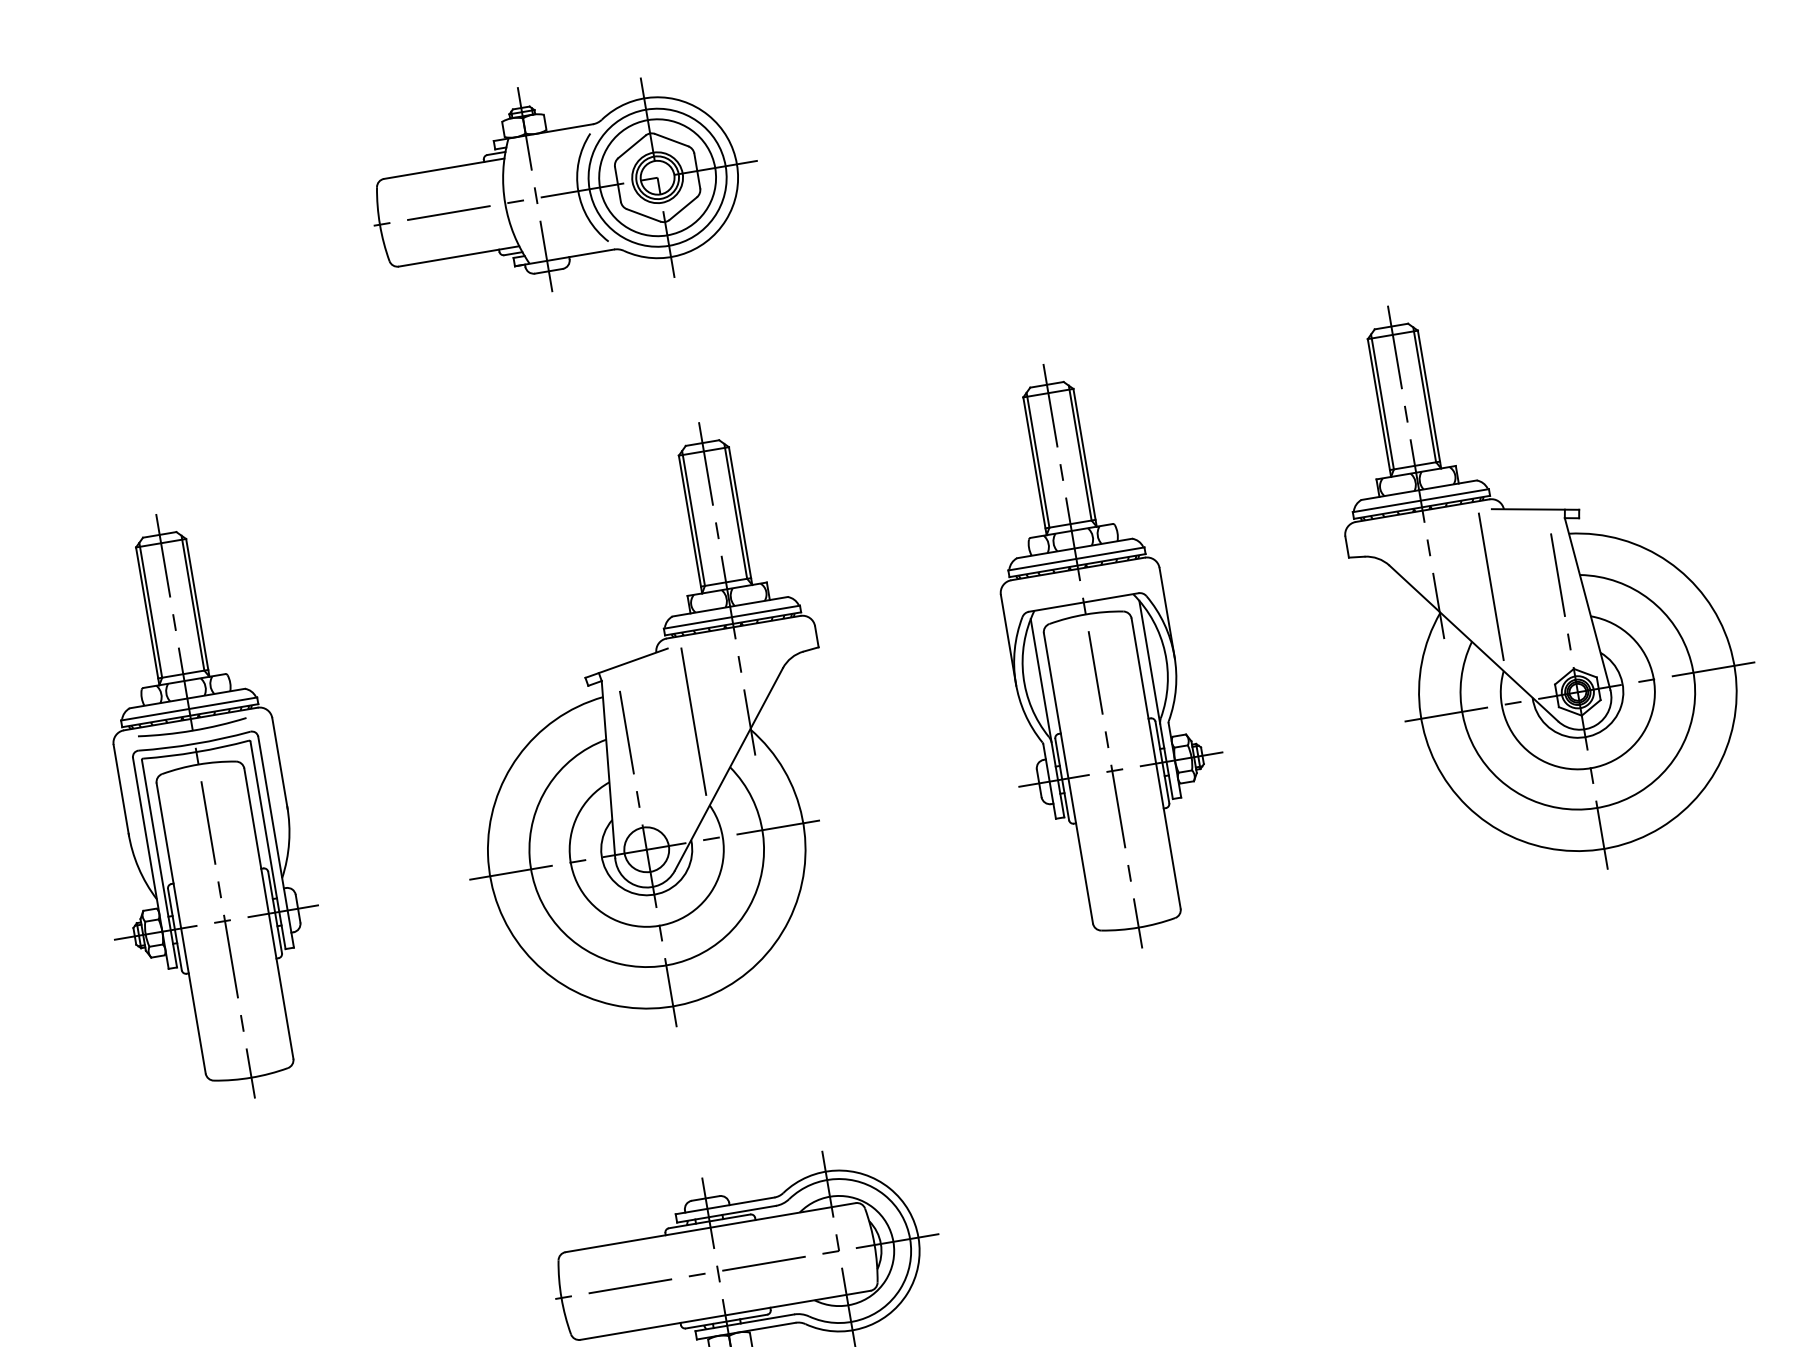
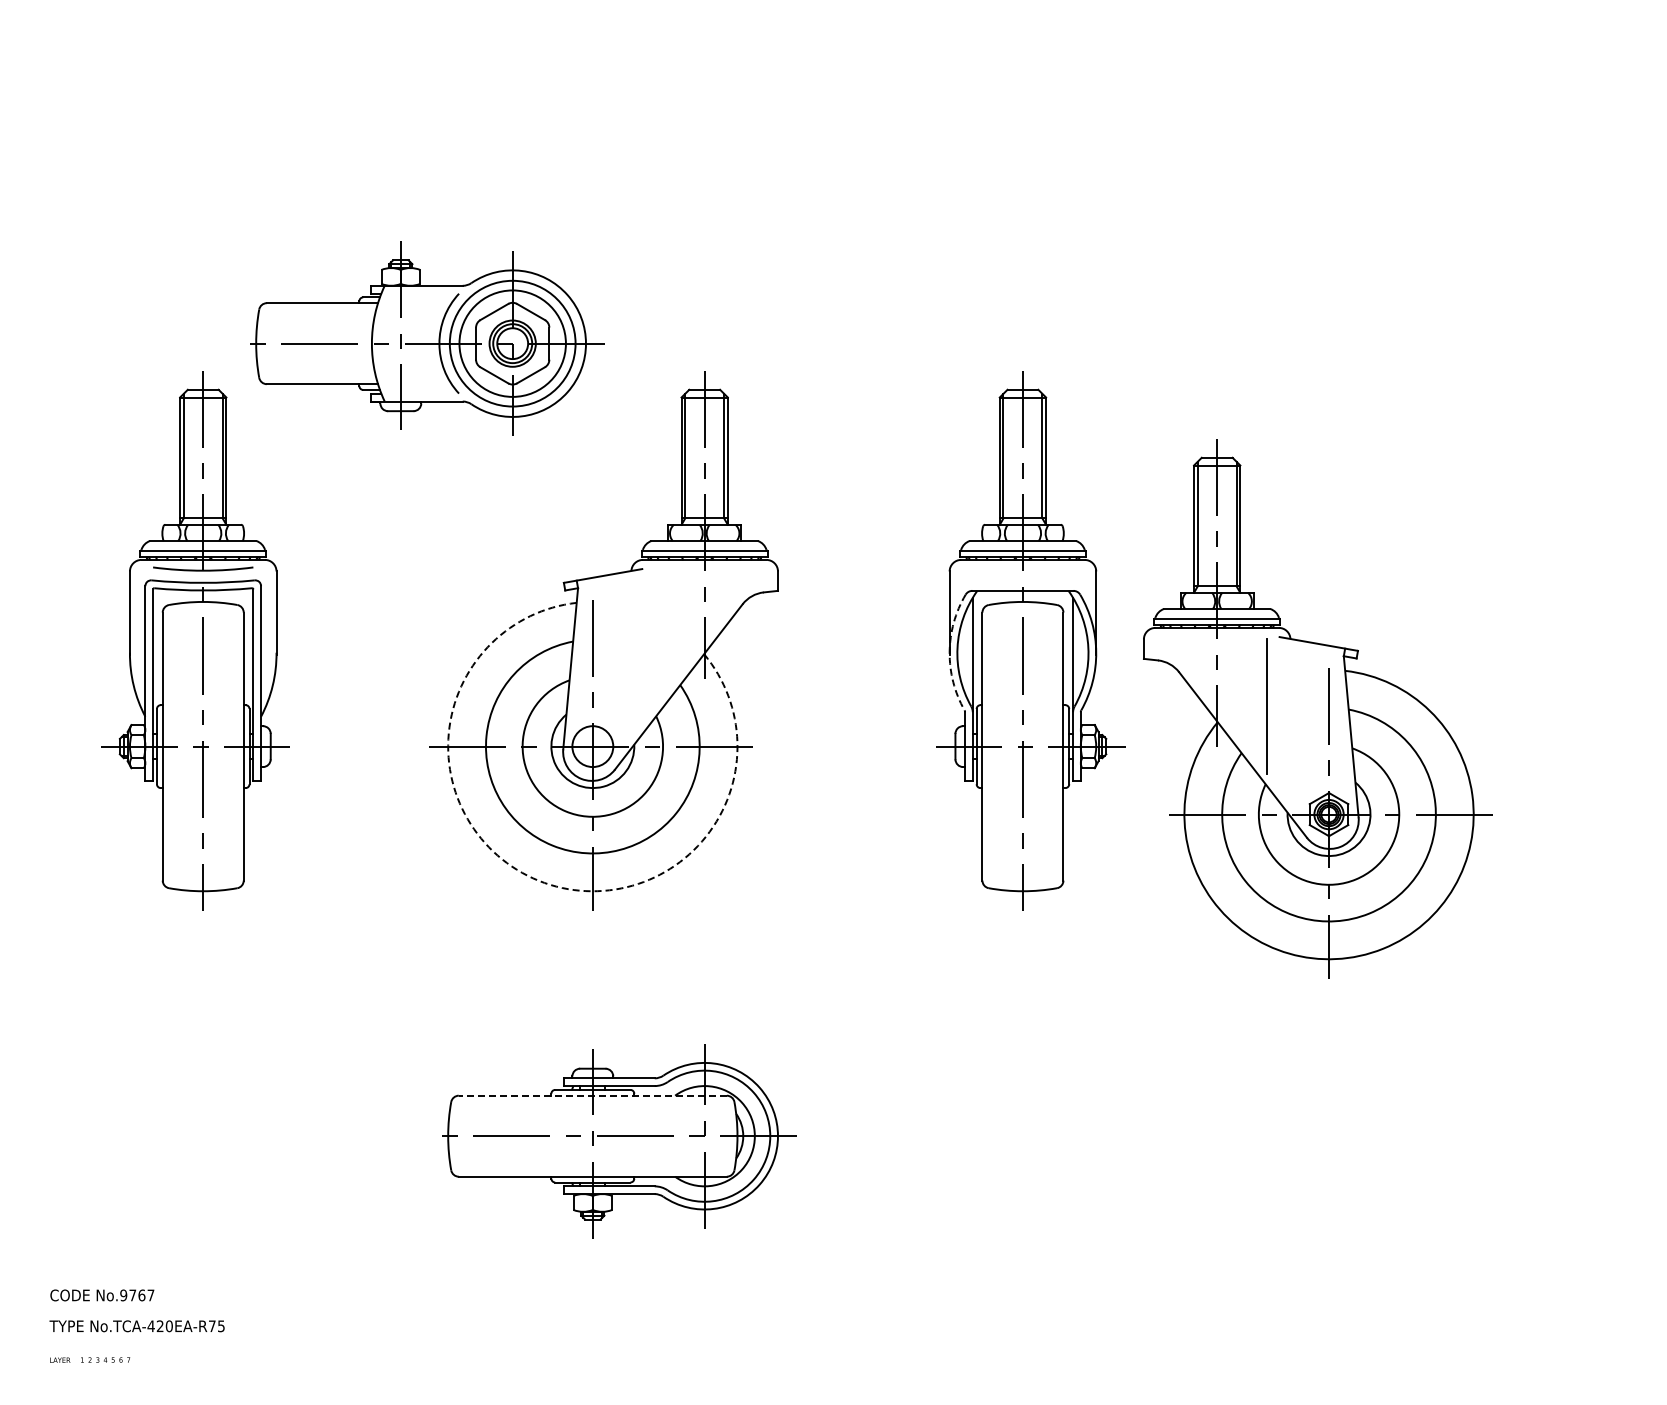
part: (564, 187) -> (427, 338), moved
part: (1545, 579) -> (1317, 708), moved
arc: (1015, 682) -> (949, 652), solid -> dashed
line: (693, 721) -> (654, 638), removed
arc: (612, 1004) -> (538, 880), solid -> dashed
line: (710, 1227) -> (592, 1095), solid -> dashed

